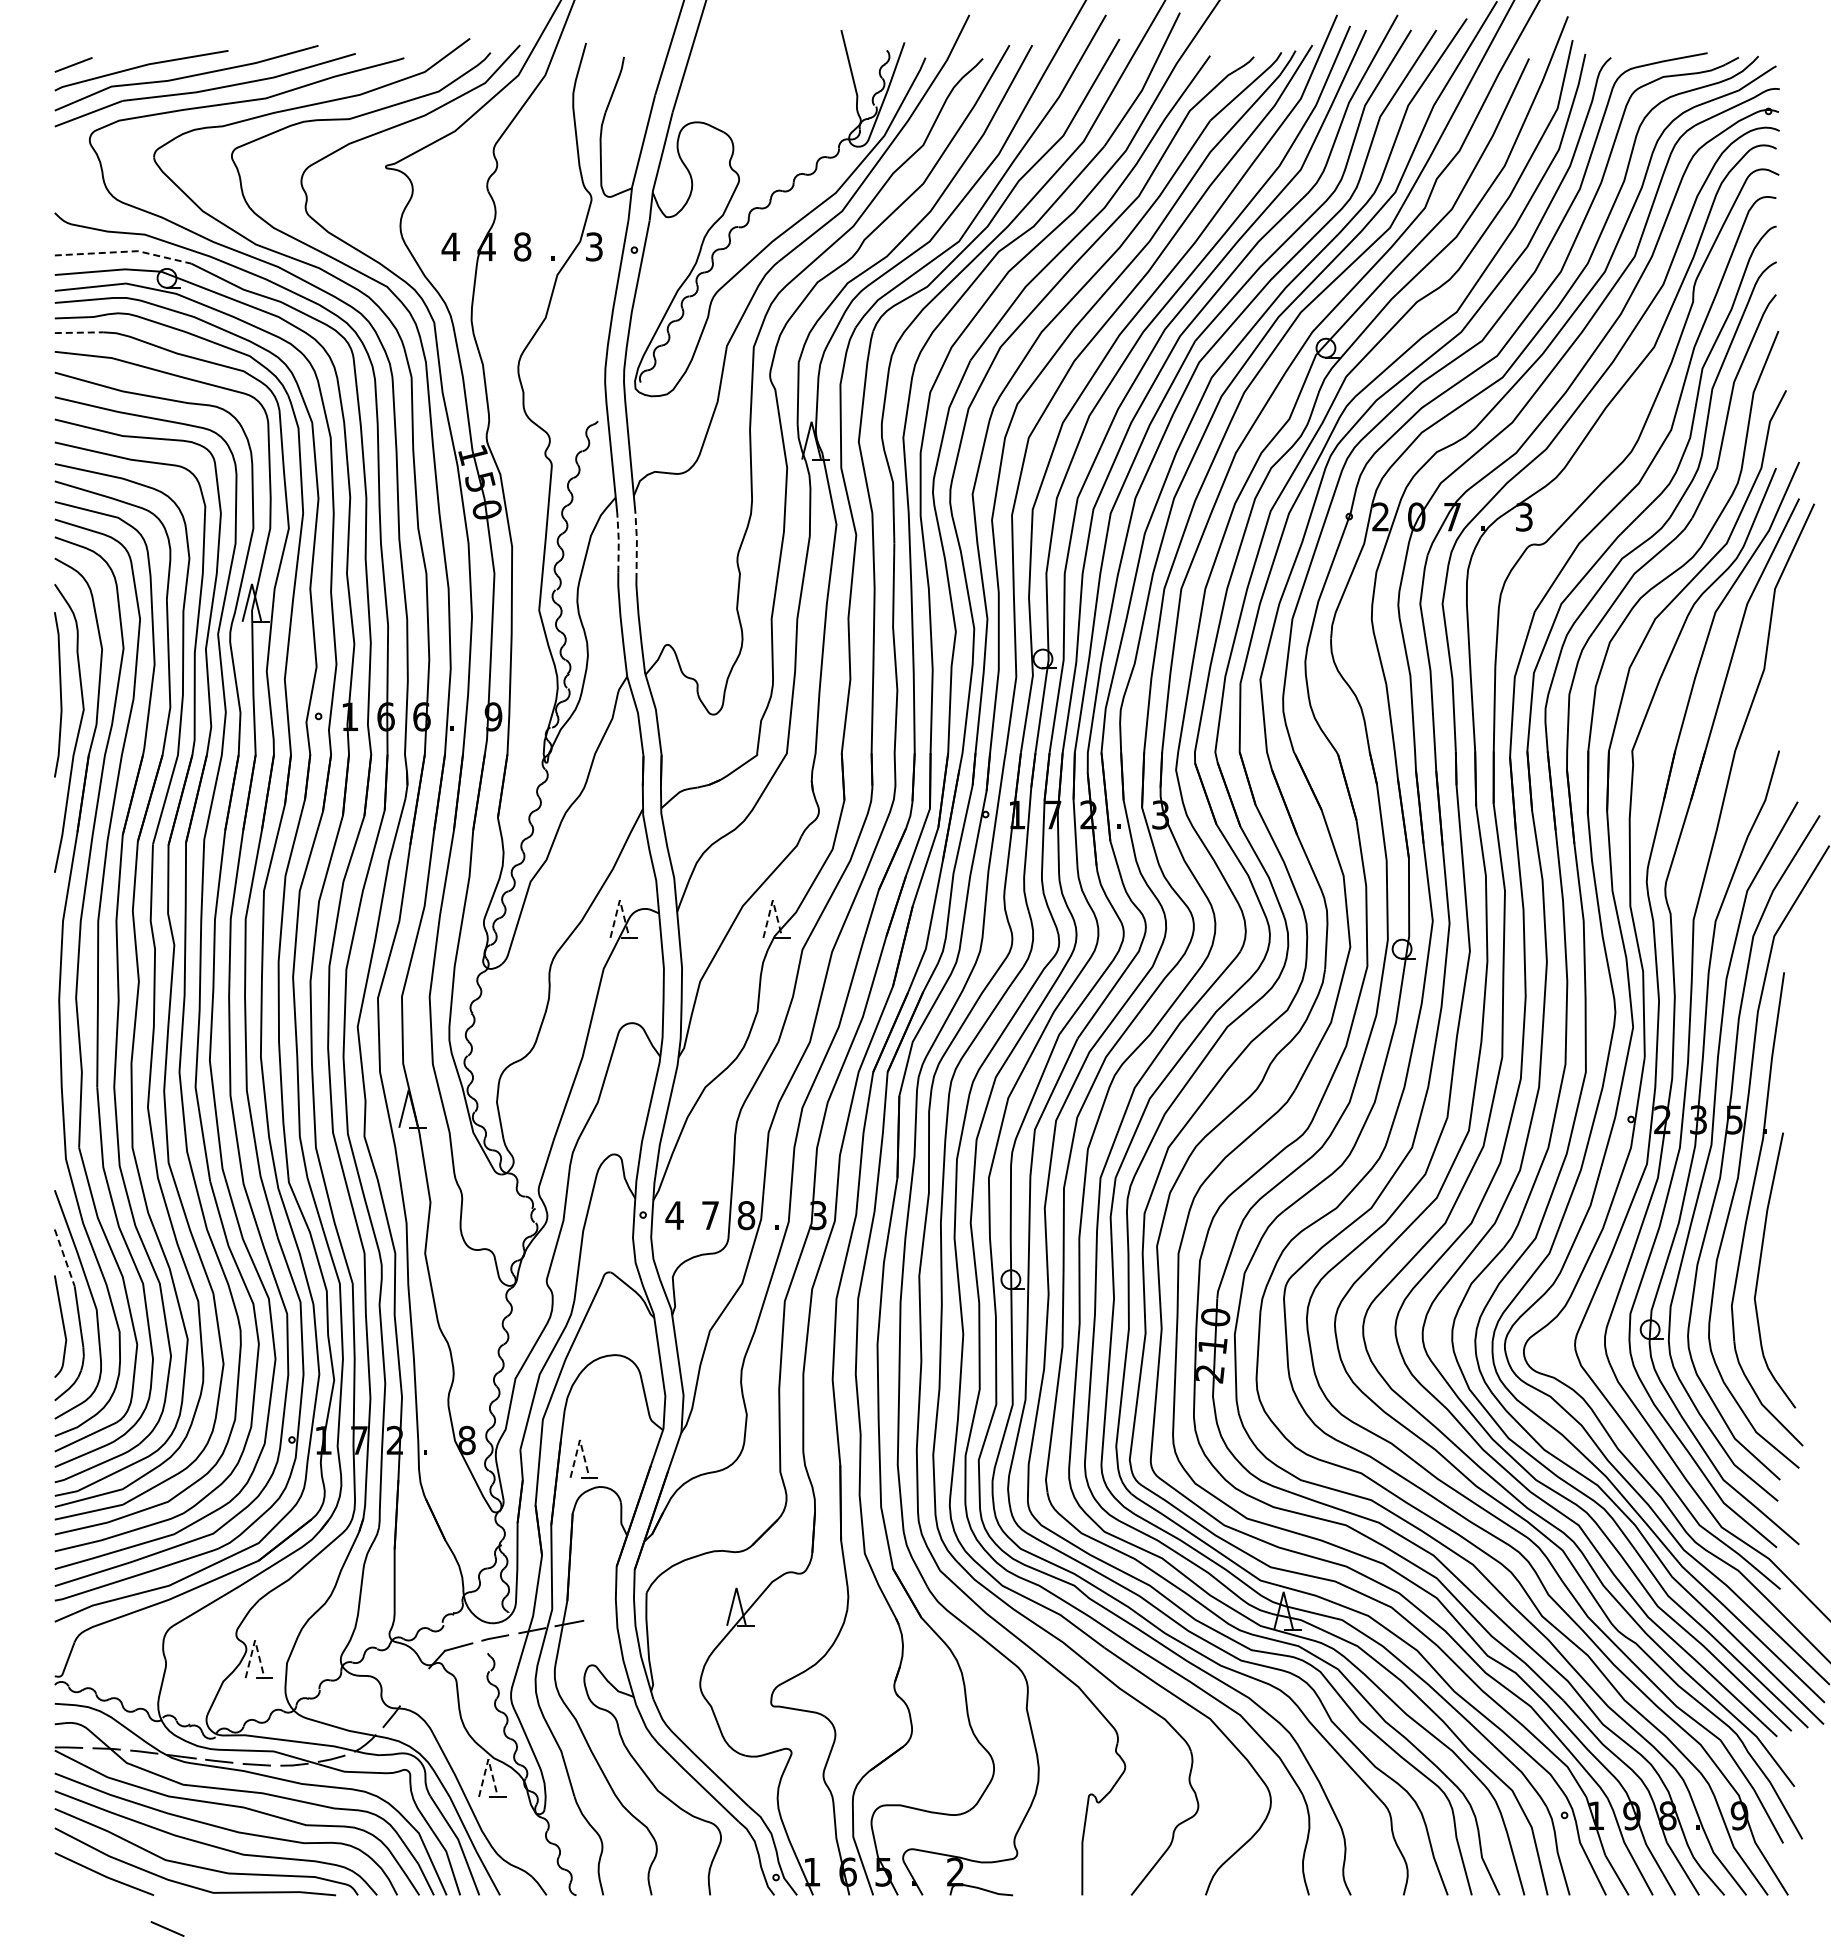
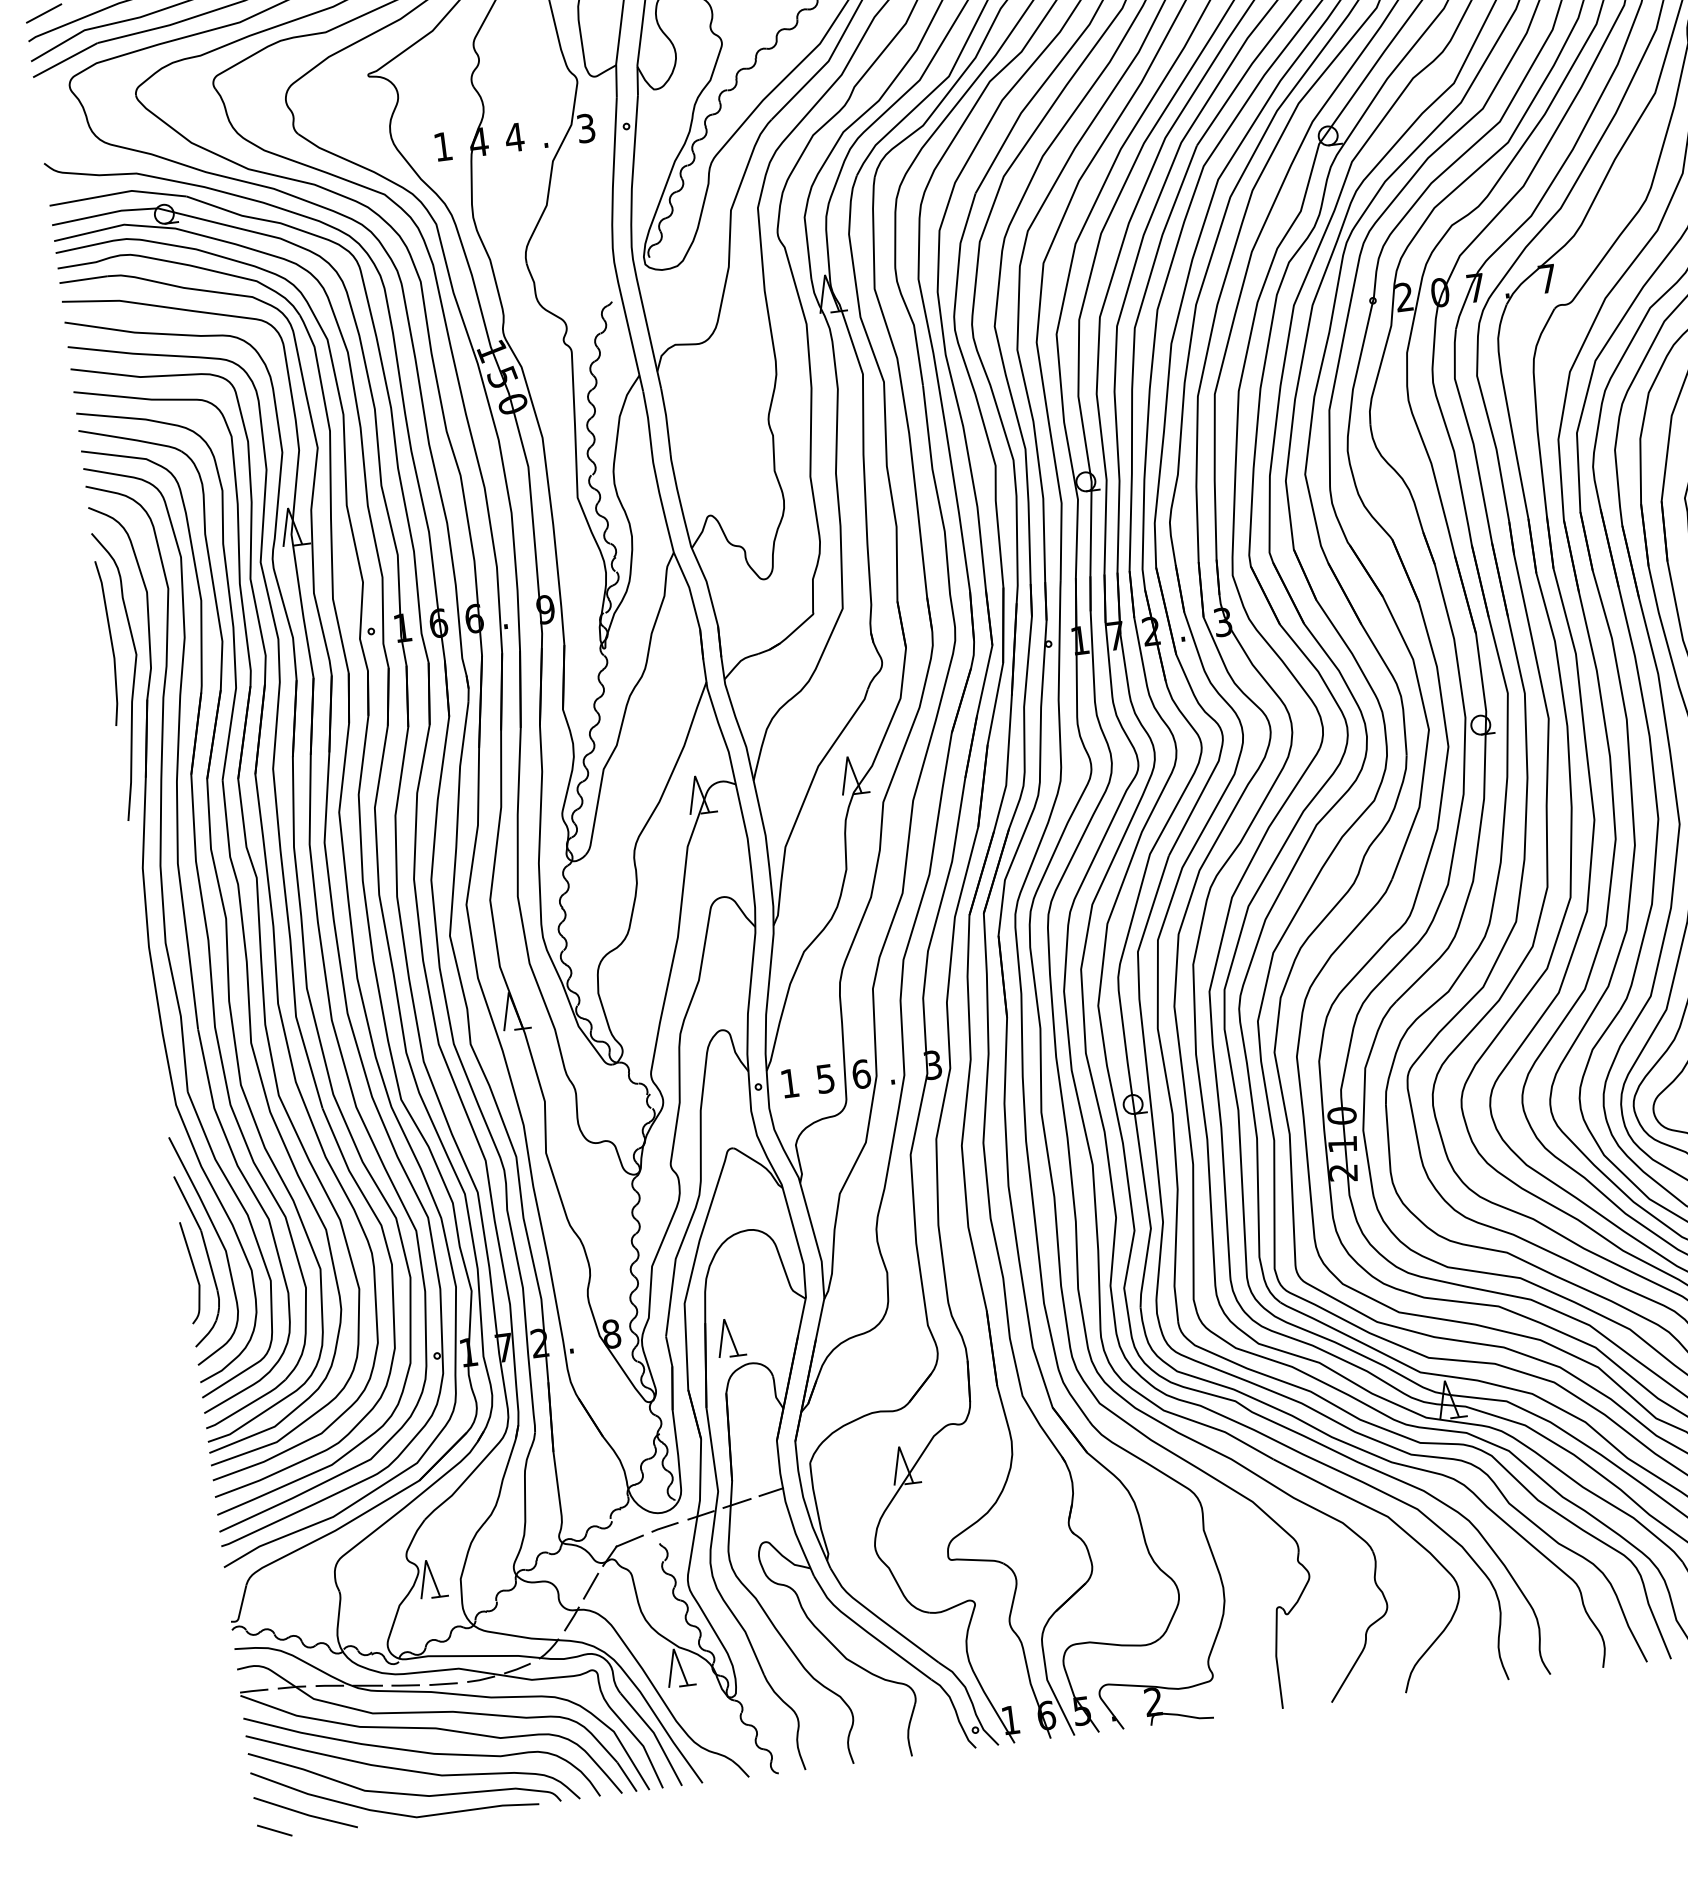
text: (450, 246) -> (442, 146), 4 -> 1
text: (522, 246) -> (514, 137), 8 -> 4
line: (124, 251) -> (118, 192), dashed -> solid
line: (79, 332) -> (84, 279), dashed -> solid
text: (1524, 516) -> (1547, 278), 3 -> 7
line: (618, 542) -> (647, 419), dashed -> solid
line: (636, 546) -> (666, 421), dashed -> solid
line: (619, 900) -> (694, 776), dashed -> solid
line: (772, 900) -> (847, 757), dashed -> solid
text: (674, 1215) -> (789, 1083), 4 -> 1
text: (710, 1215) -> (825, 1078), 7 -> 5
text: (746, 1215) -> (861, 1074), 8 -> 6
line: (64, 1258) -> (187, 1204), dashed -> solid
line: (579, 1439) -> (723, 1318), dashed -> solid
line: (604, 1616) -> (771, 1491), added
line: (255, 1640) -> (426, 1560), dashed -> solid
line: (414, 1686) -> (590, 1586), added
line: (488, 1759) -> (673, 1649), dashed -> solid
line: (167, 1928) -> (274, 1830), moved

